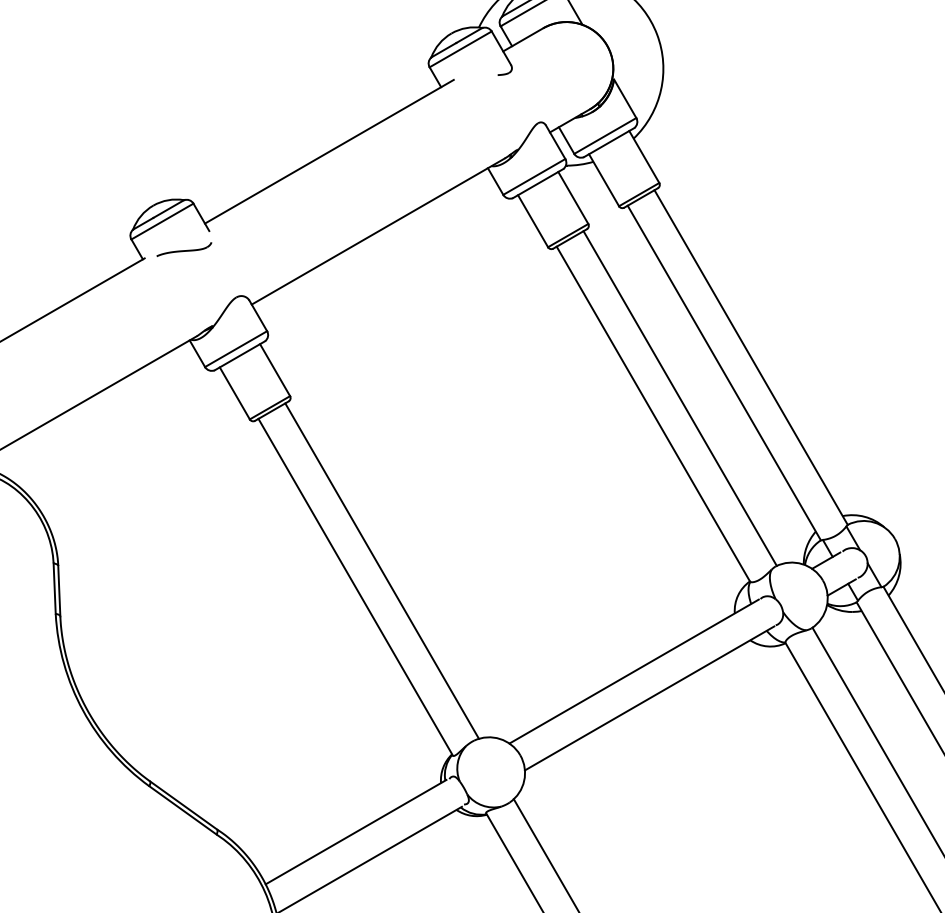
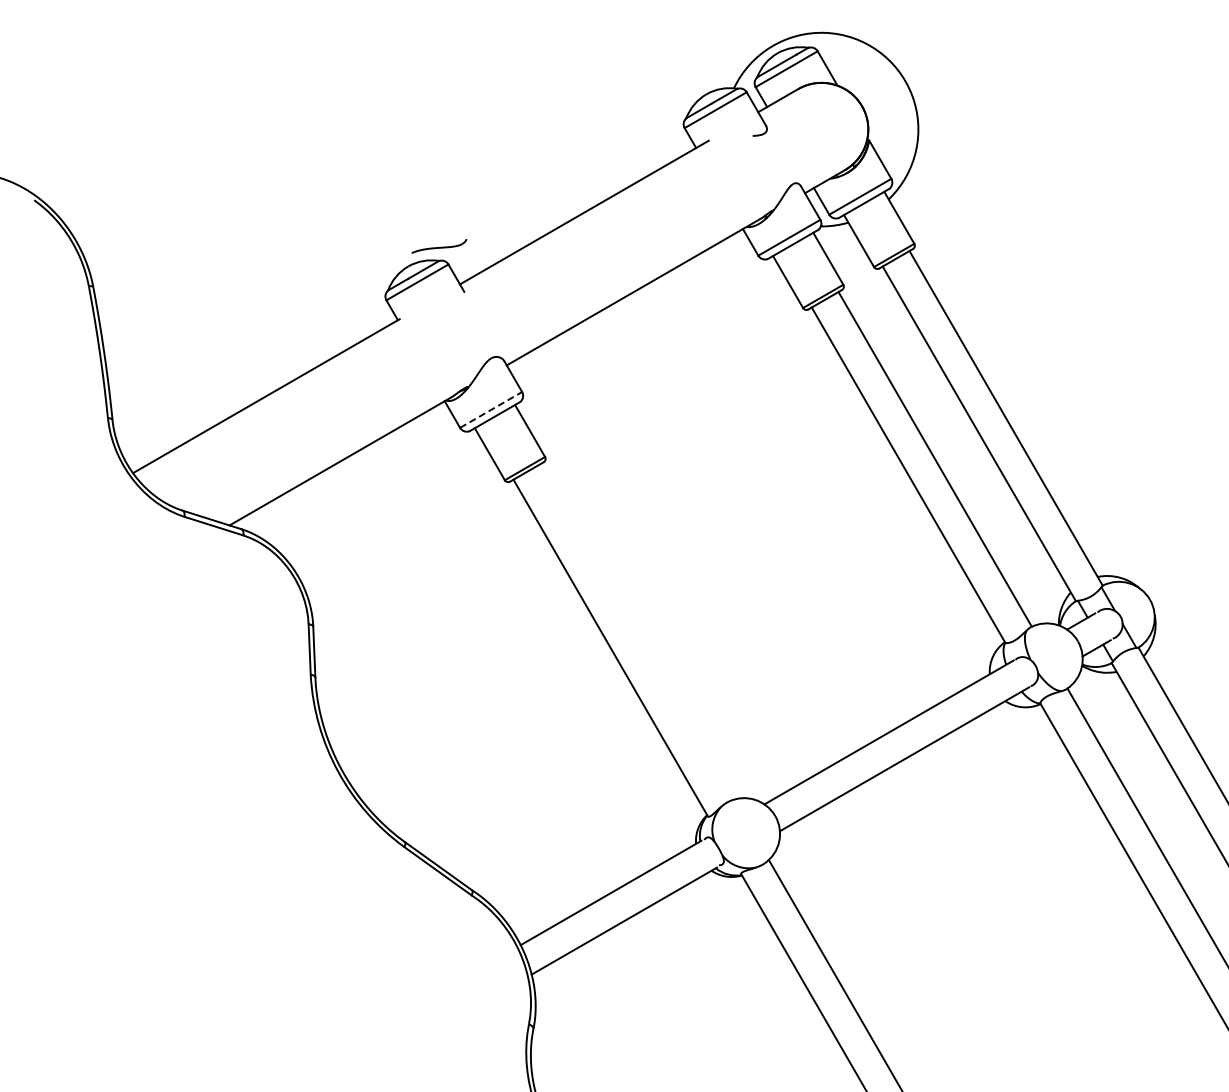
part: (184, 249) -> (439, 246), moved
line: (236, 348) -> (491, 409), solid -> dashed
line: (381, 570) -> (636, 631), removed

